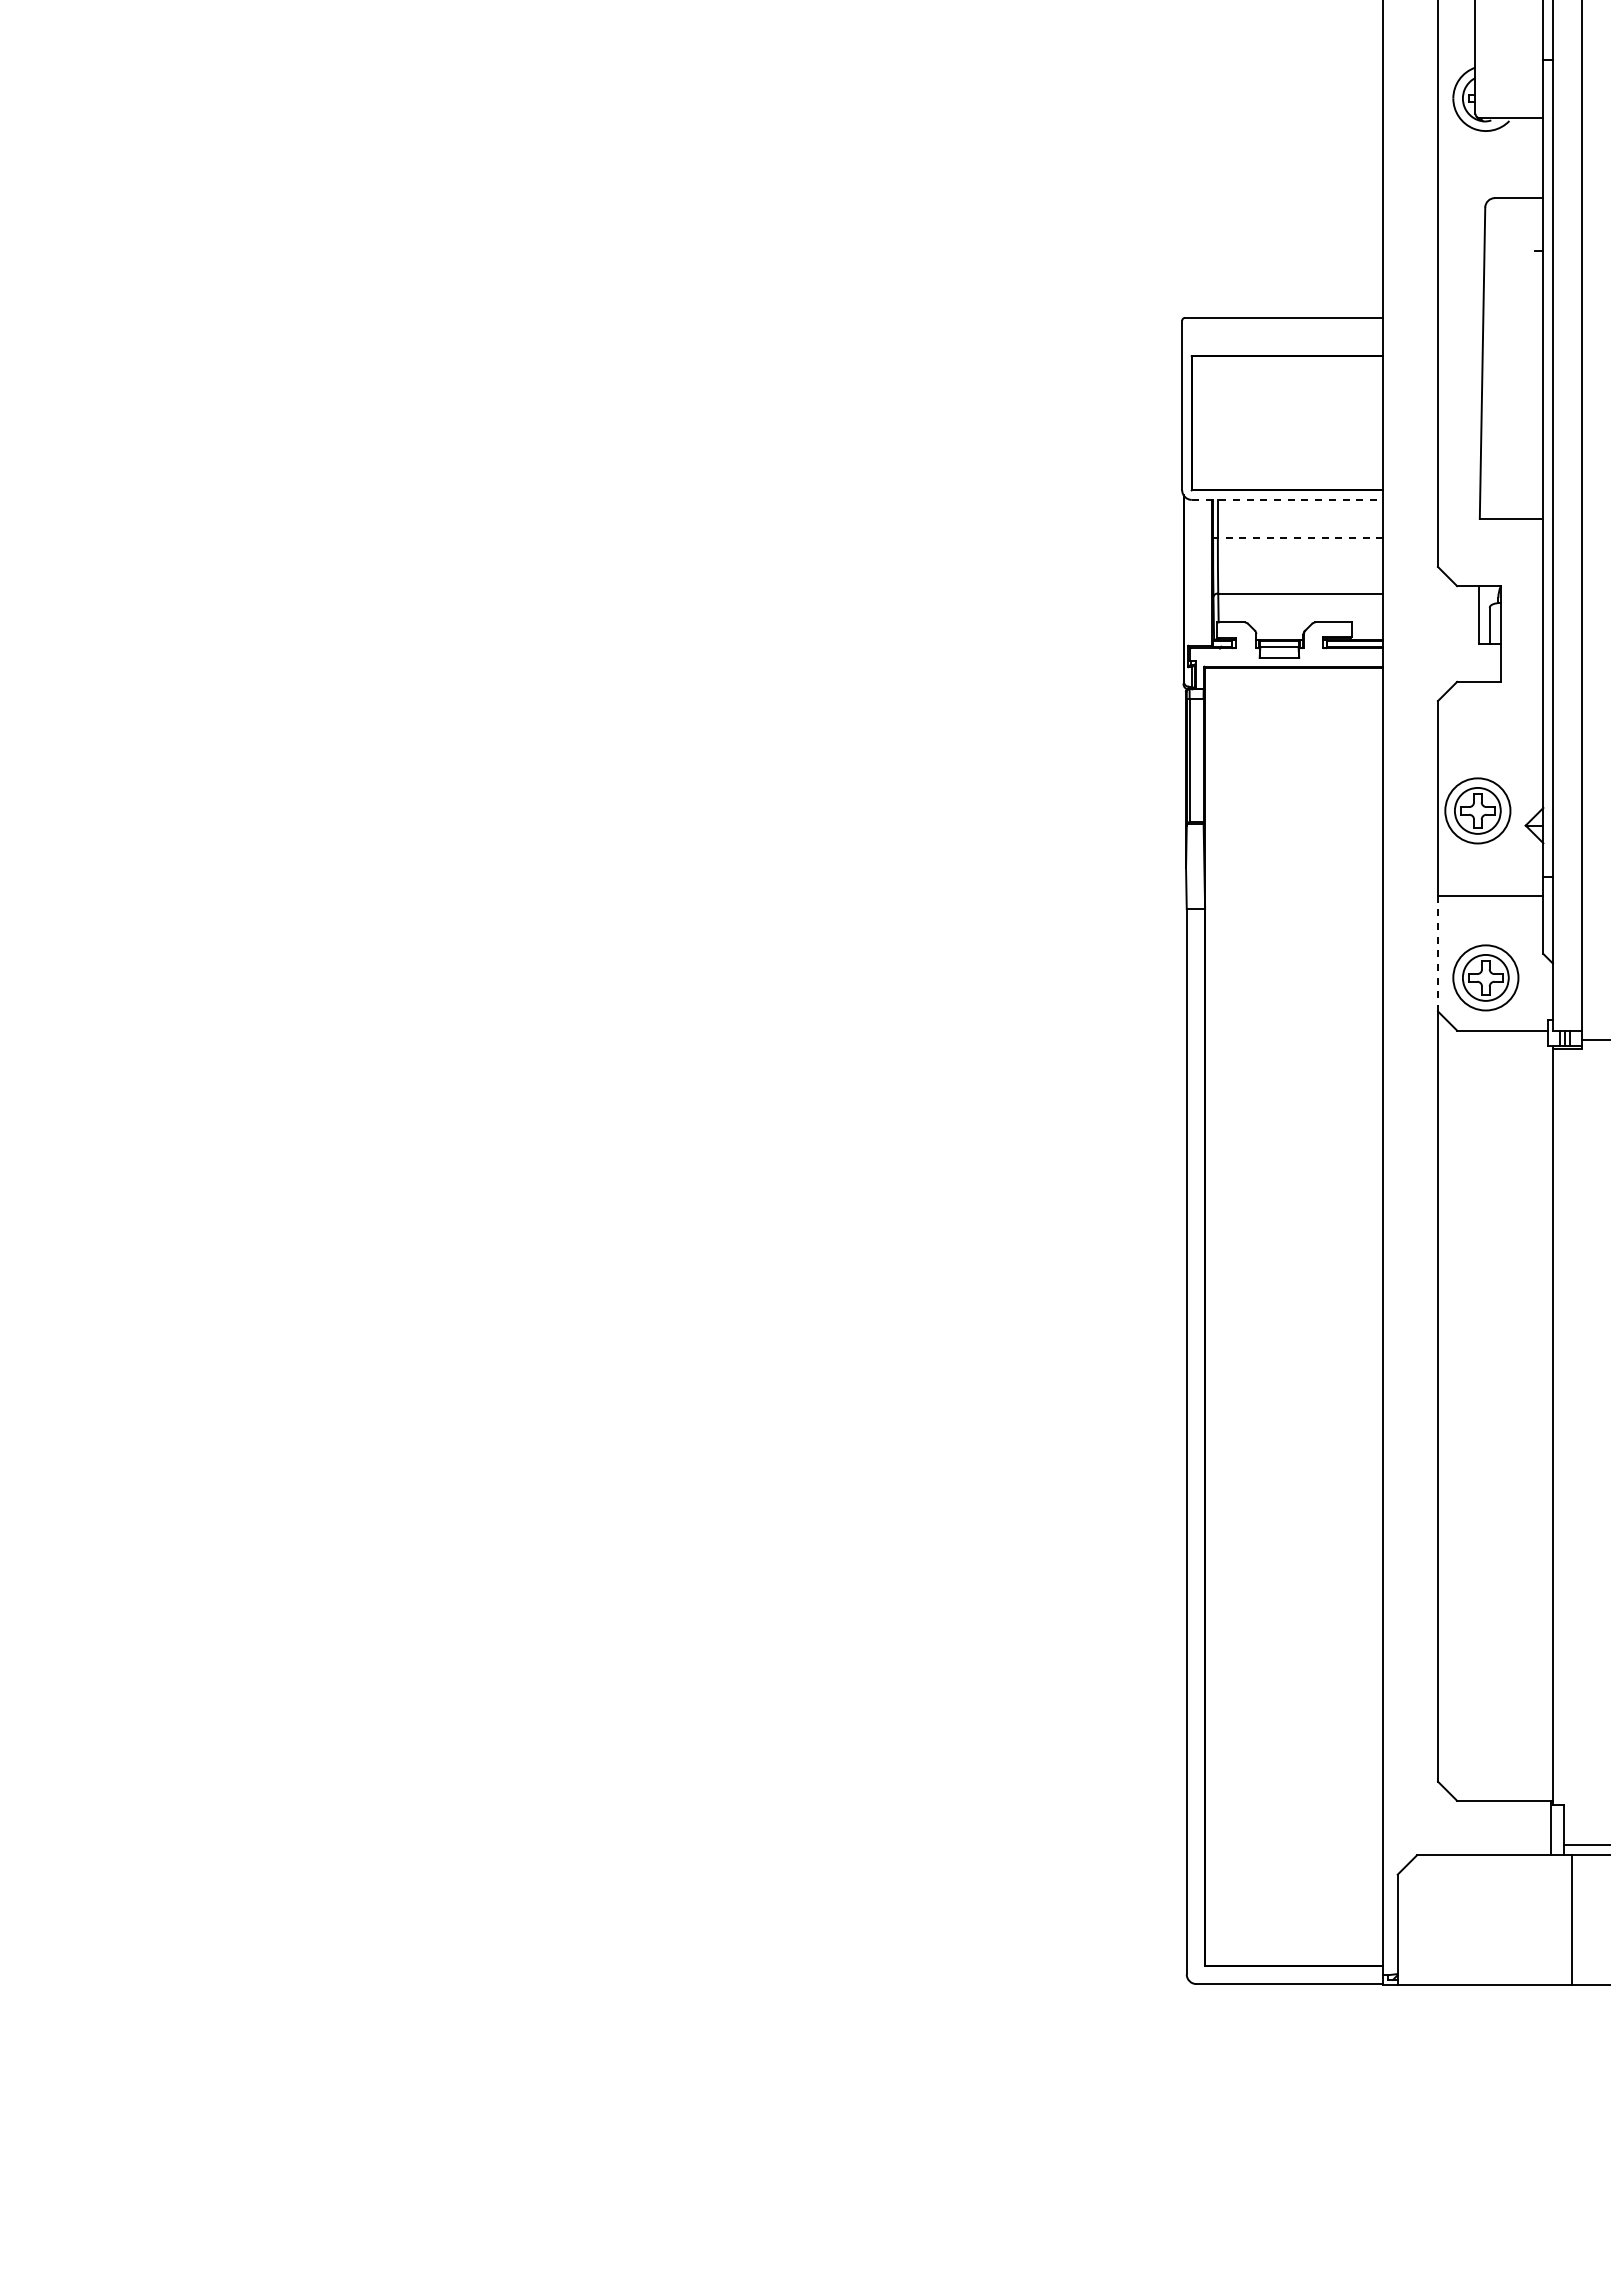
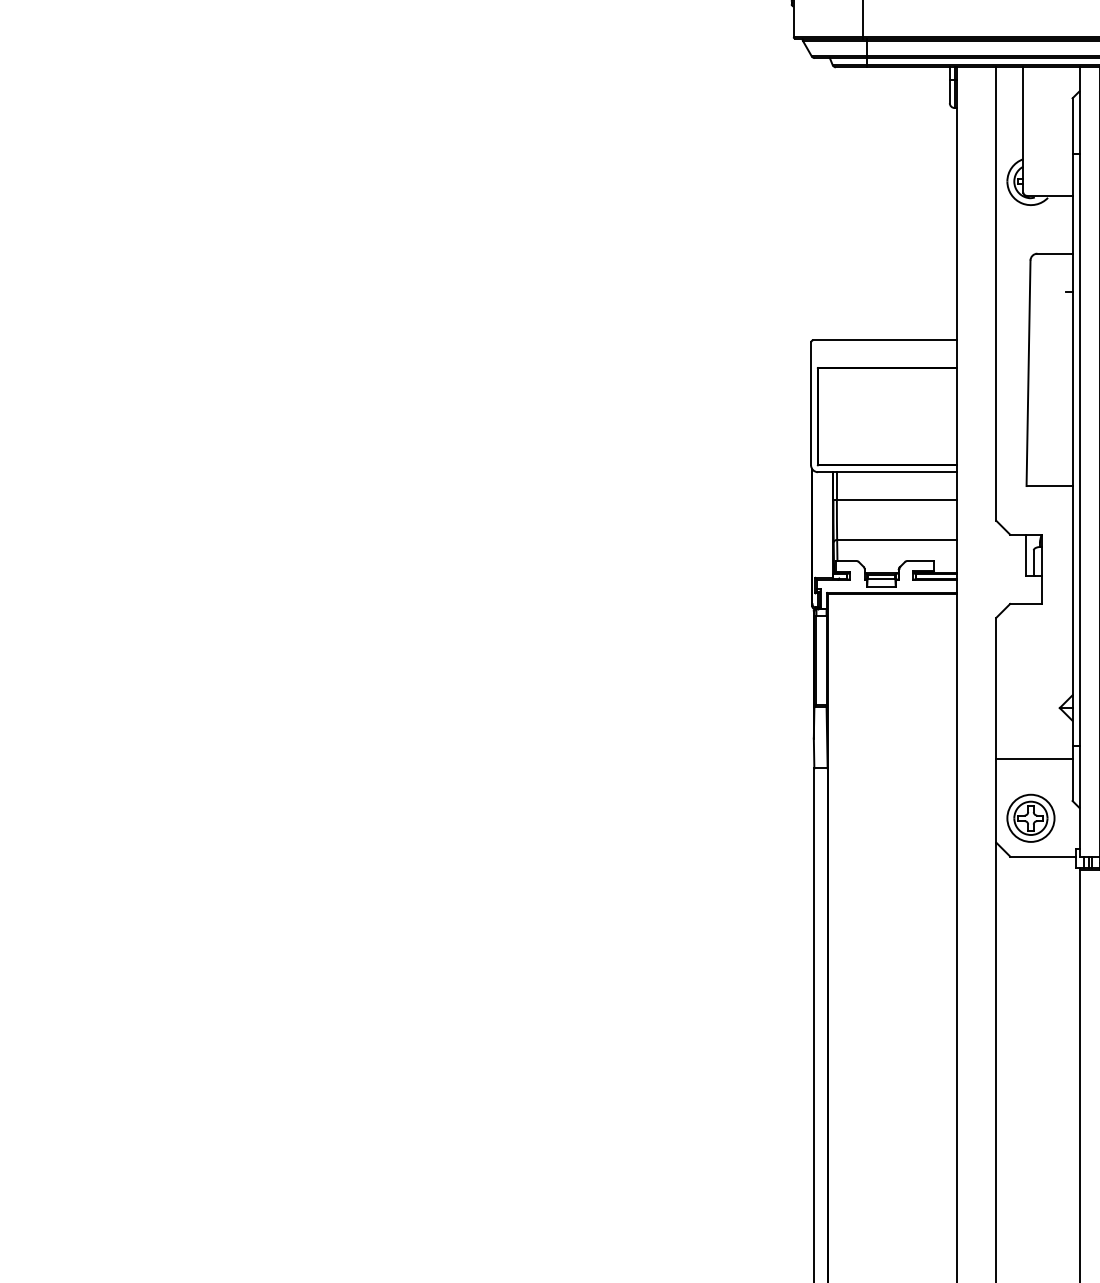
line: (1287, 499) -> (887, 471), dashed -> solid
line: (1300, 538) -> (896, 500), dashed -> solid
part: (1477, 810) -> (1024, 697), removed
line: (1437, 953) -> (995, 800), dashed -> solid

